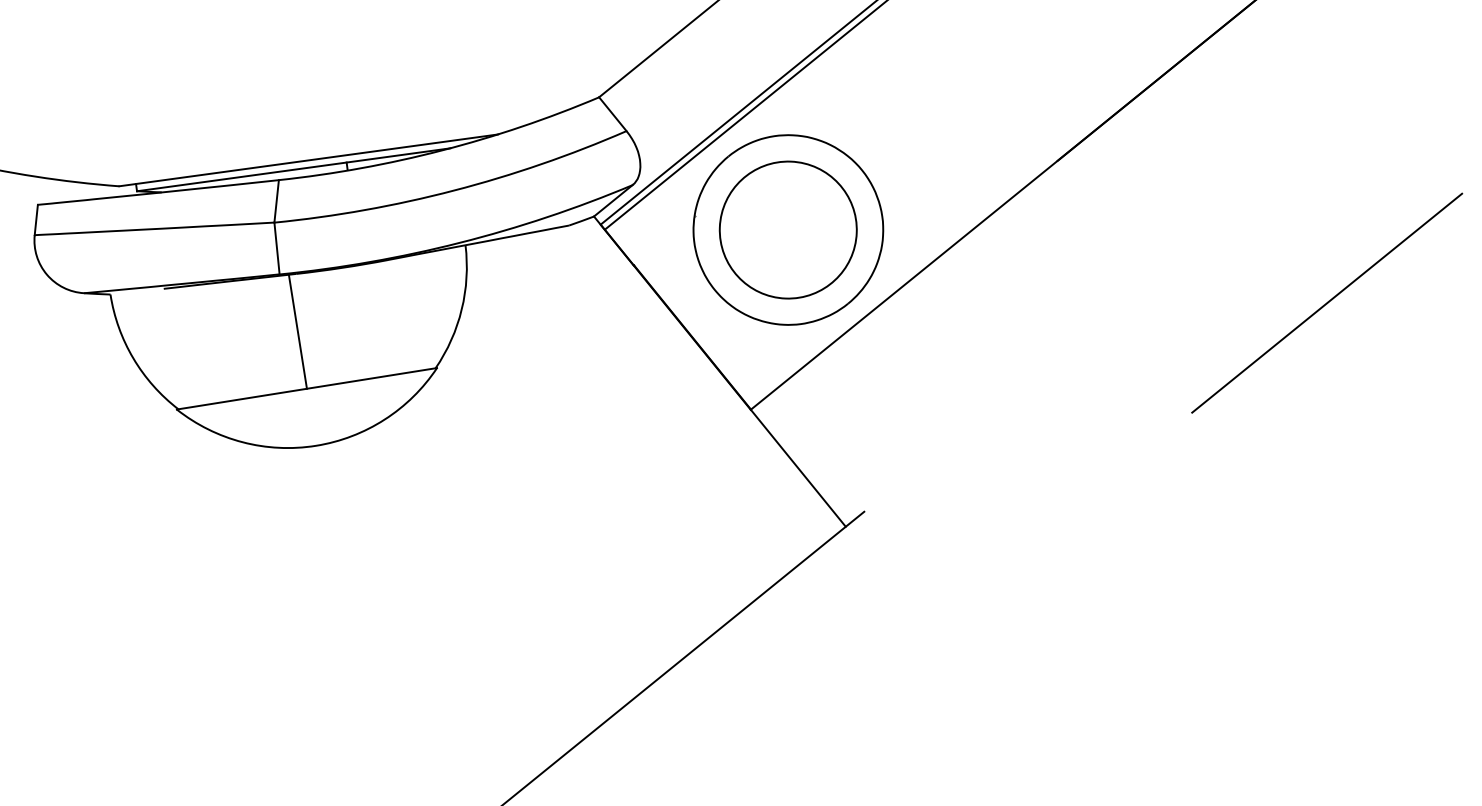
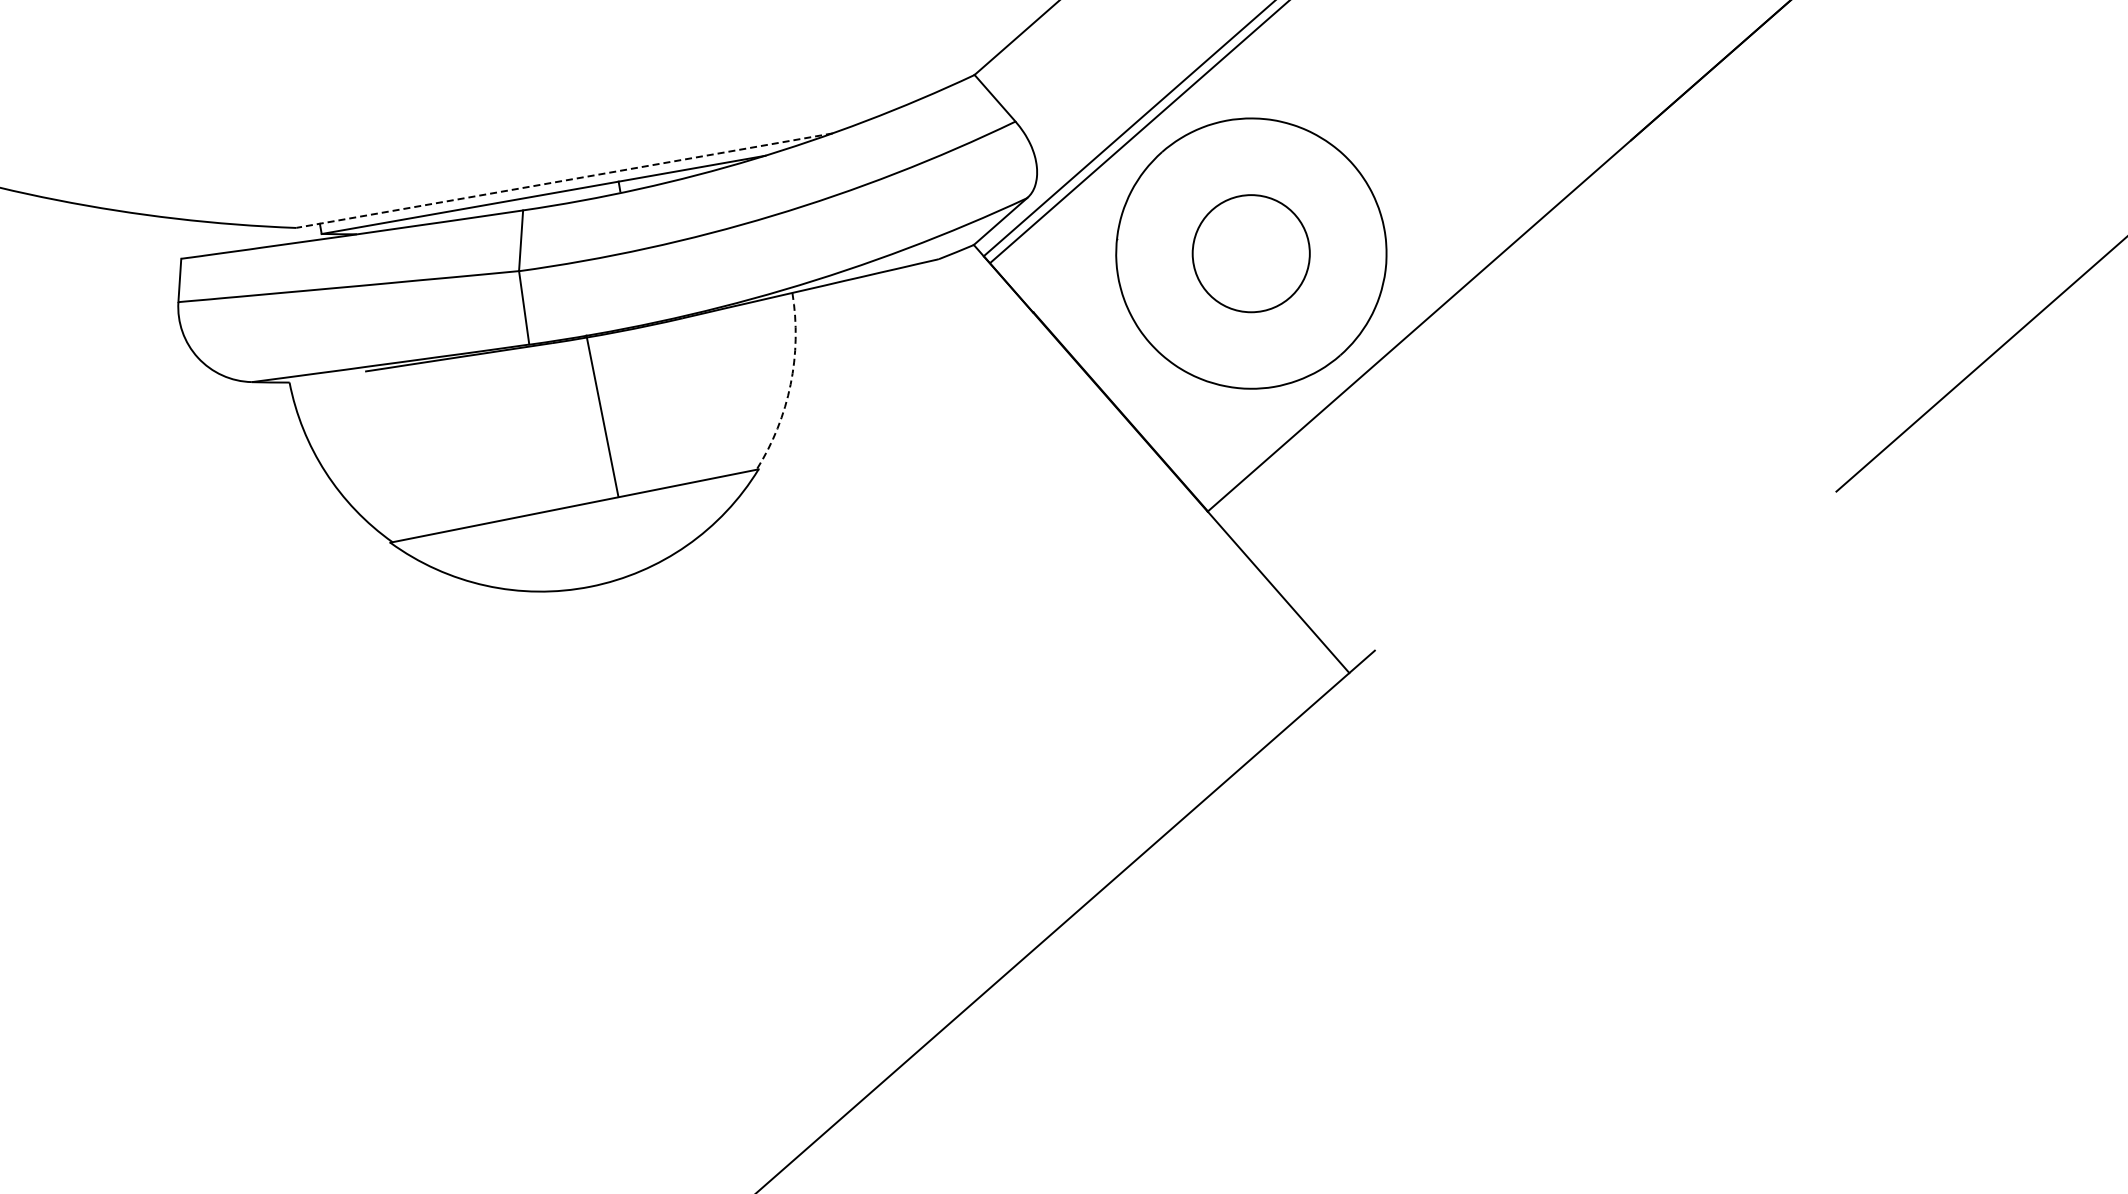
line: (308, 160) -> (564, 180), solid -> dashed
circle: (787, 229) -> (1250, 253), size x0.6
arc: (461, 309) -> (790, 384), solid -> dashed
line: (297, 331) -> (602, 416), moved

